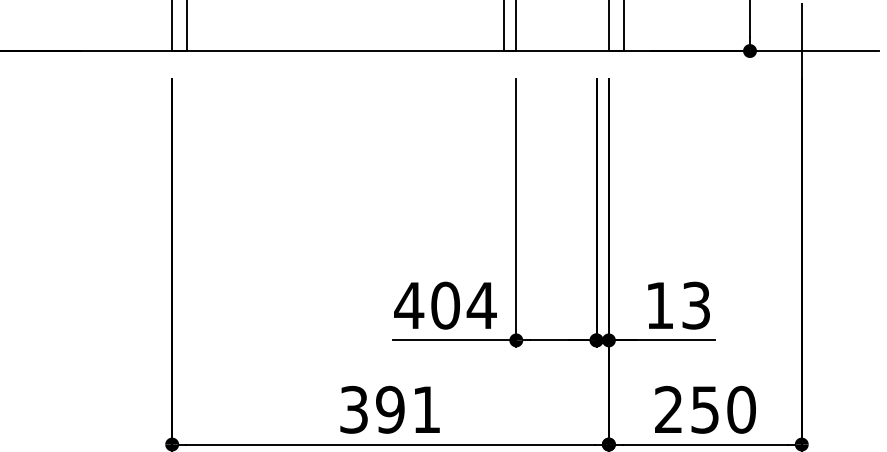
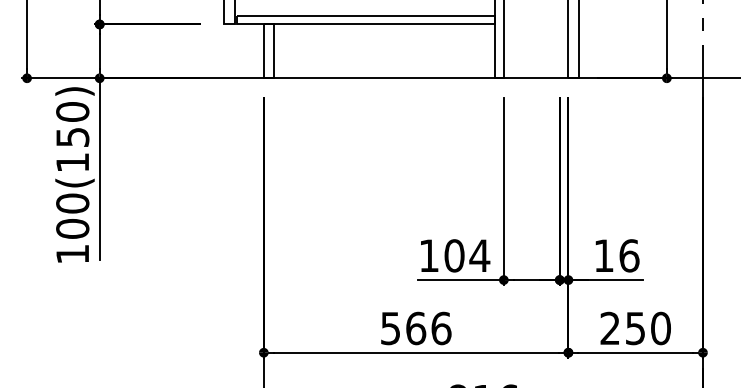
text: (408, 305) -> (428, 255), 404 -> 104
text: (696, 305) -> (629, 255), 13 -> 16
text: (391, 409) -> (416, 328), 391 -> 566

